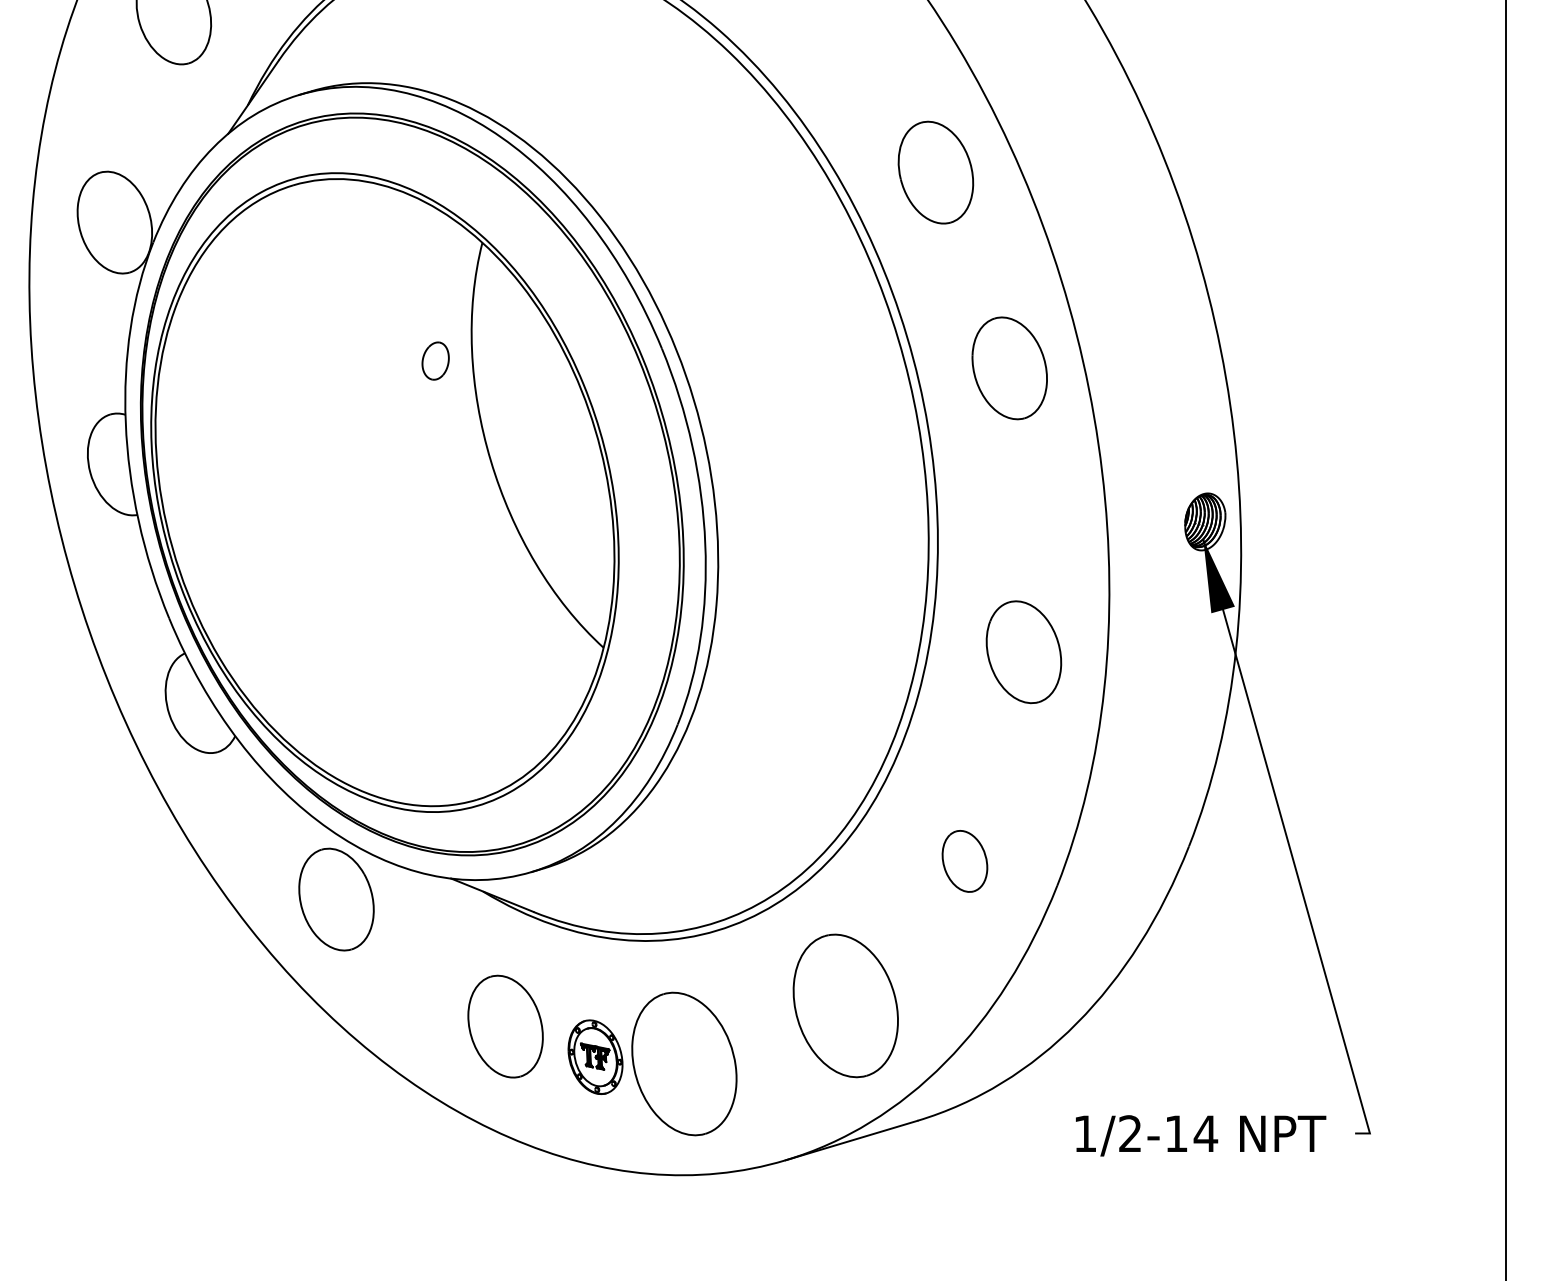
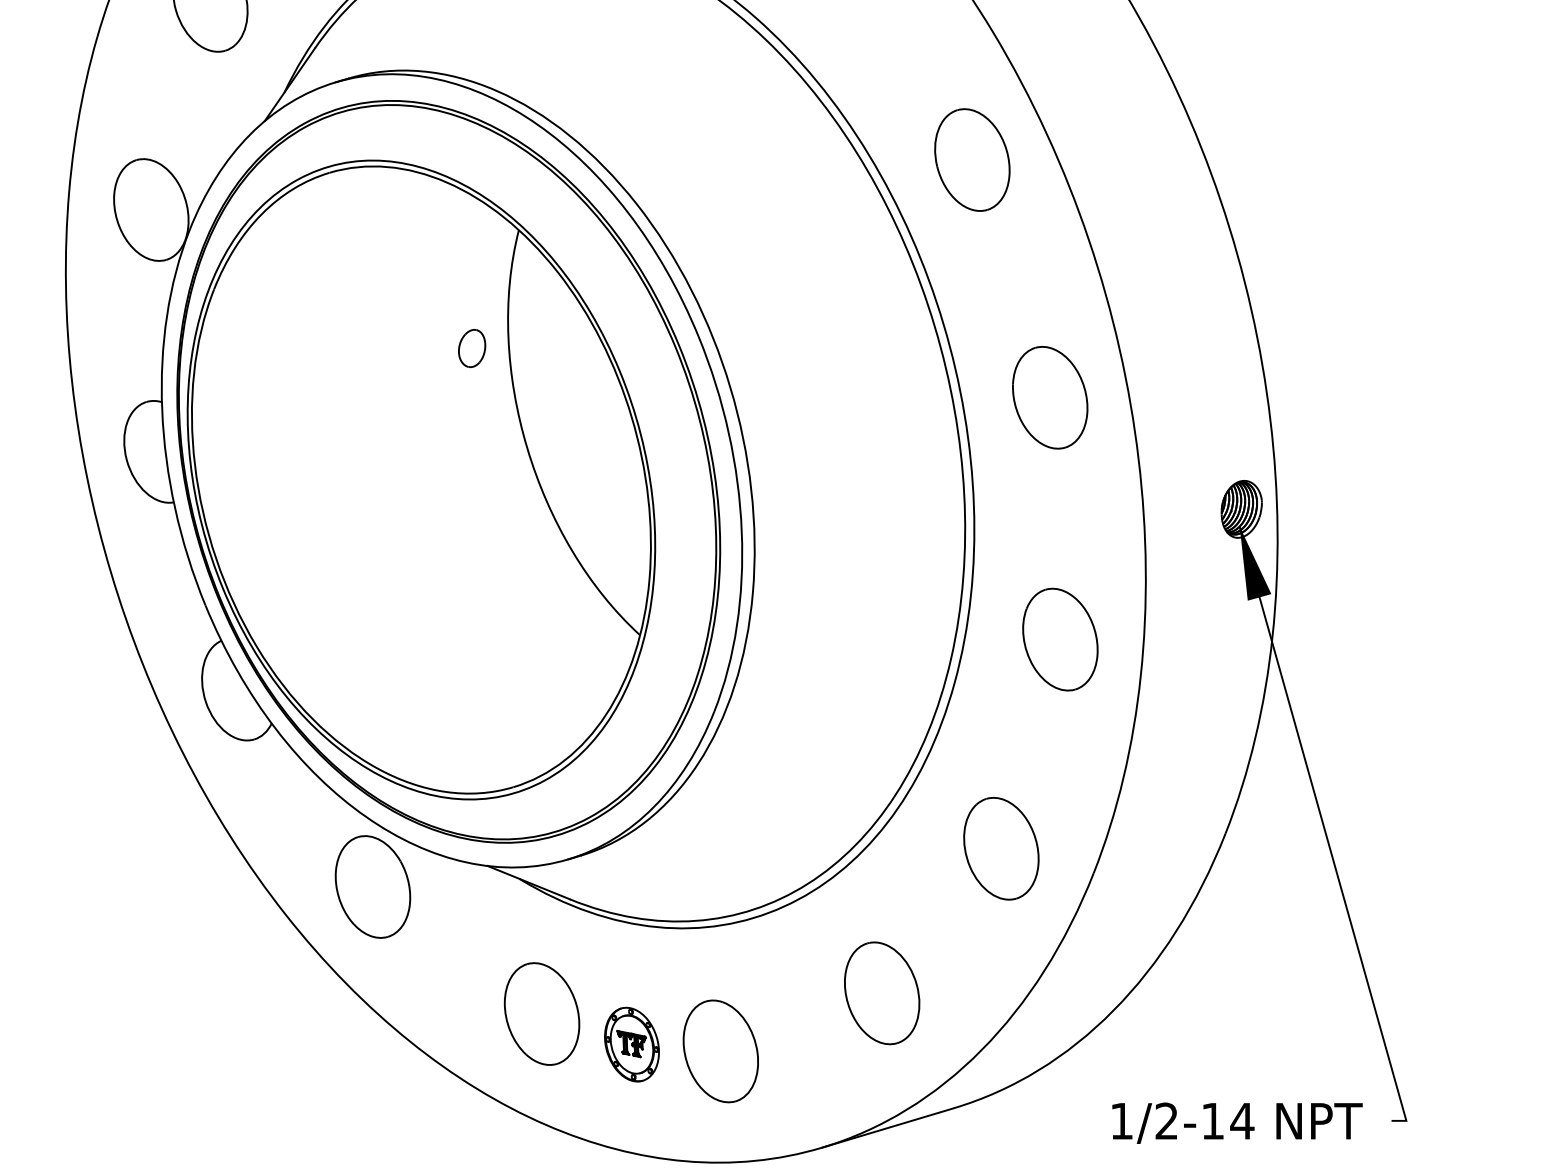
part: (1009, 368) -> (1049, 397), moved
part: (964, 861) -> (1000, 848), size x1.67
part: (845, 1005) -> (881, 992), size x0.71
part: (684, 1063) -> (720, 1050), size x0.71

